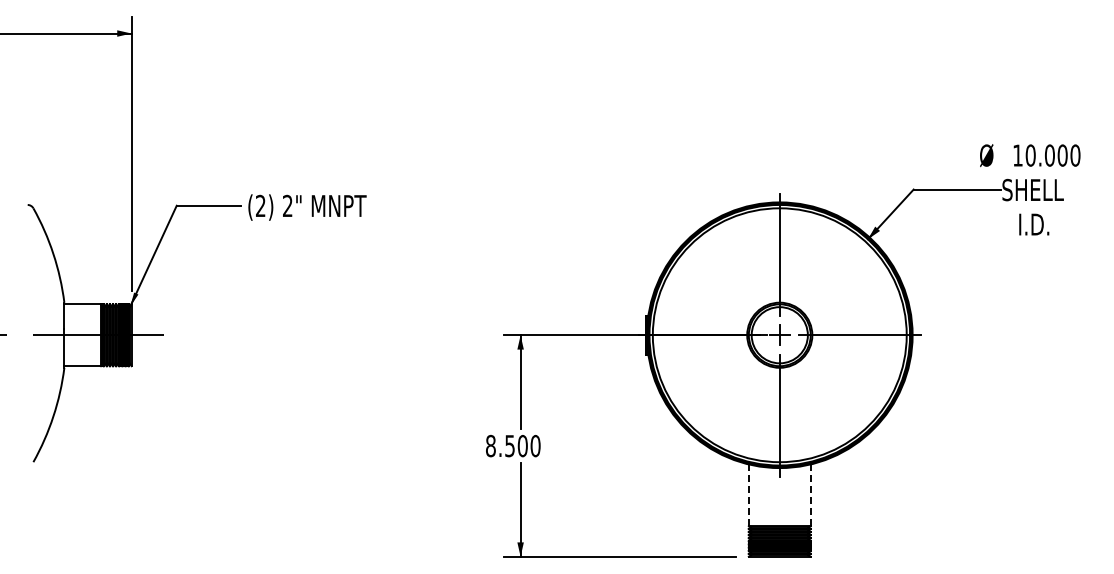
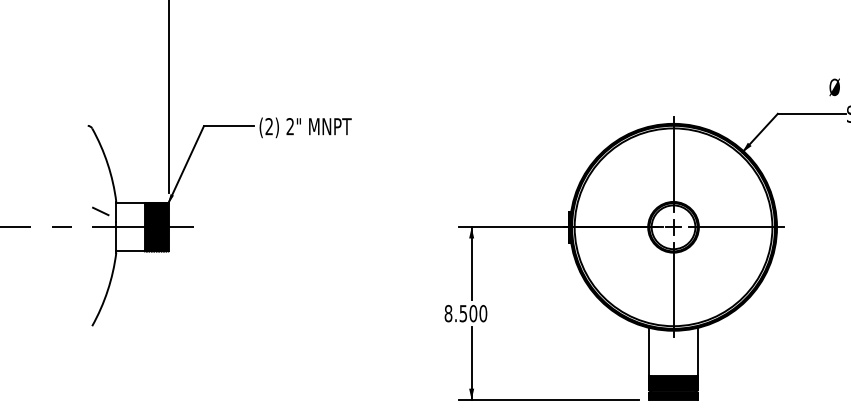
line: (44, 314) -> (100, 211), added
line: (748, 495) -> (649, 352), dashed -> solid
line: (810, 495) -> (697, 352), dashed -> solid

